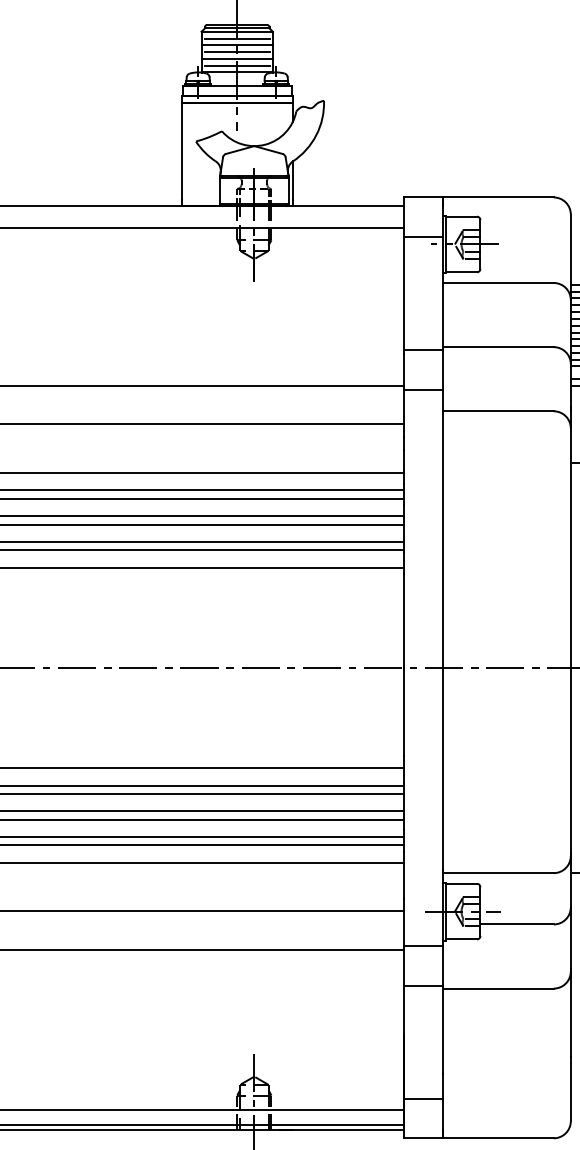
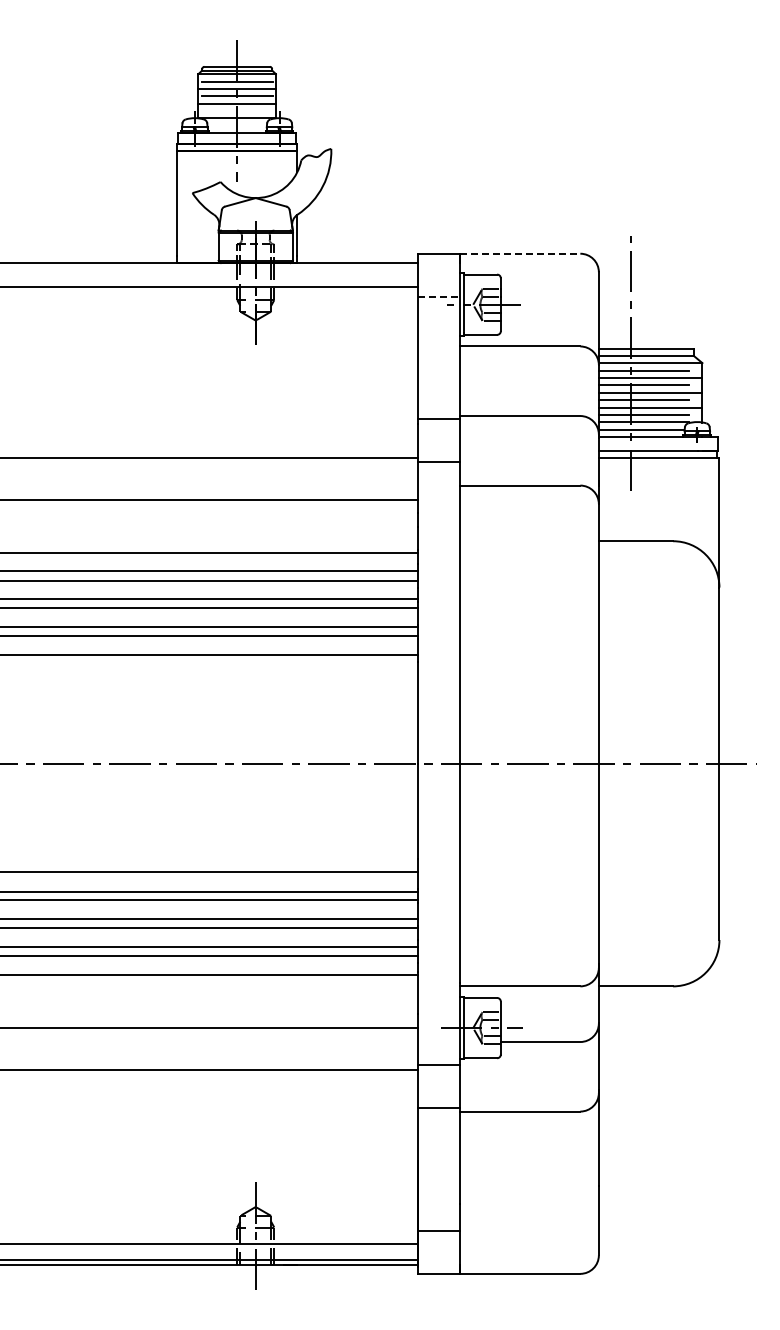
line: (236, 65) -> (236, 110), removed
line: (498, 197) -> (520, 253), solid -> dashed
line: (422, 236) -> (438, 296), solid -> dashed

